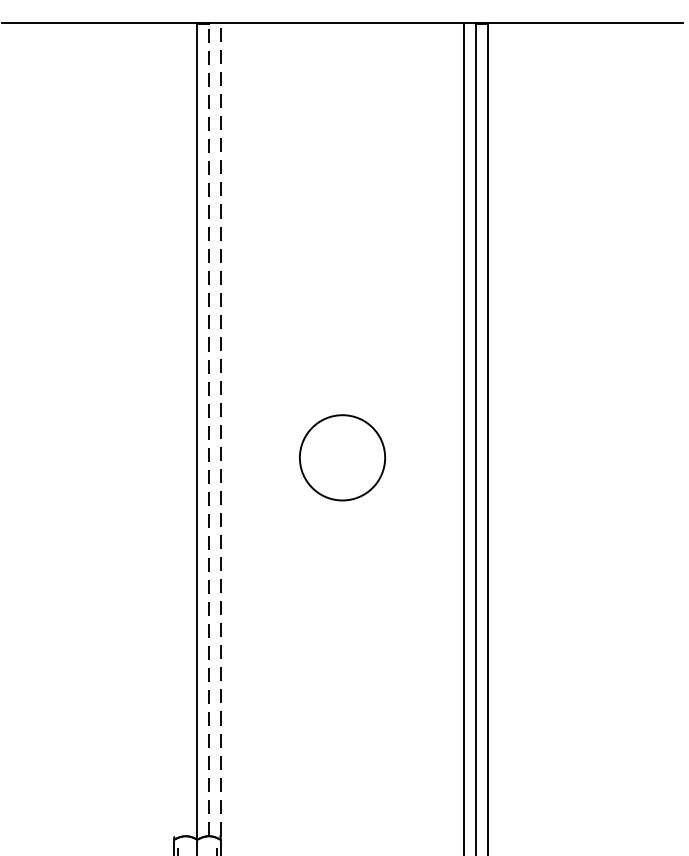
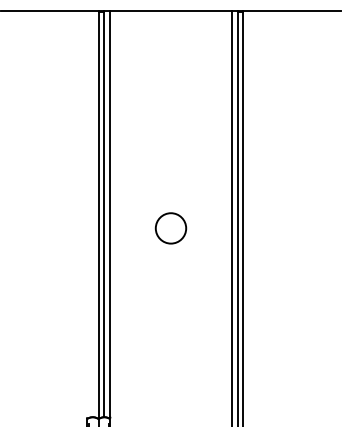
line: (209, 430) -> (104, 214), dashed -> solid
line: (221, 430) -> (110, 214), dashed -> solid
circle: (341, 458) -> (170, 228), size x0.71

